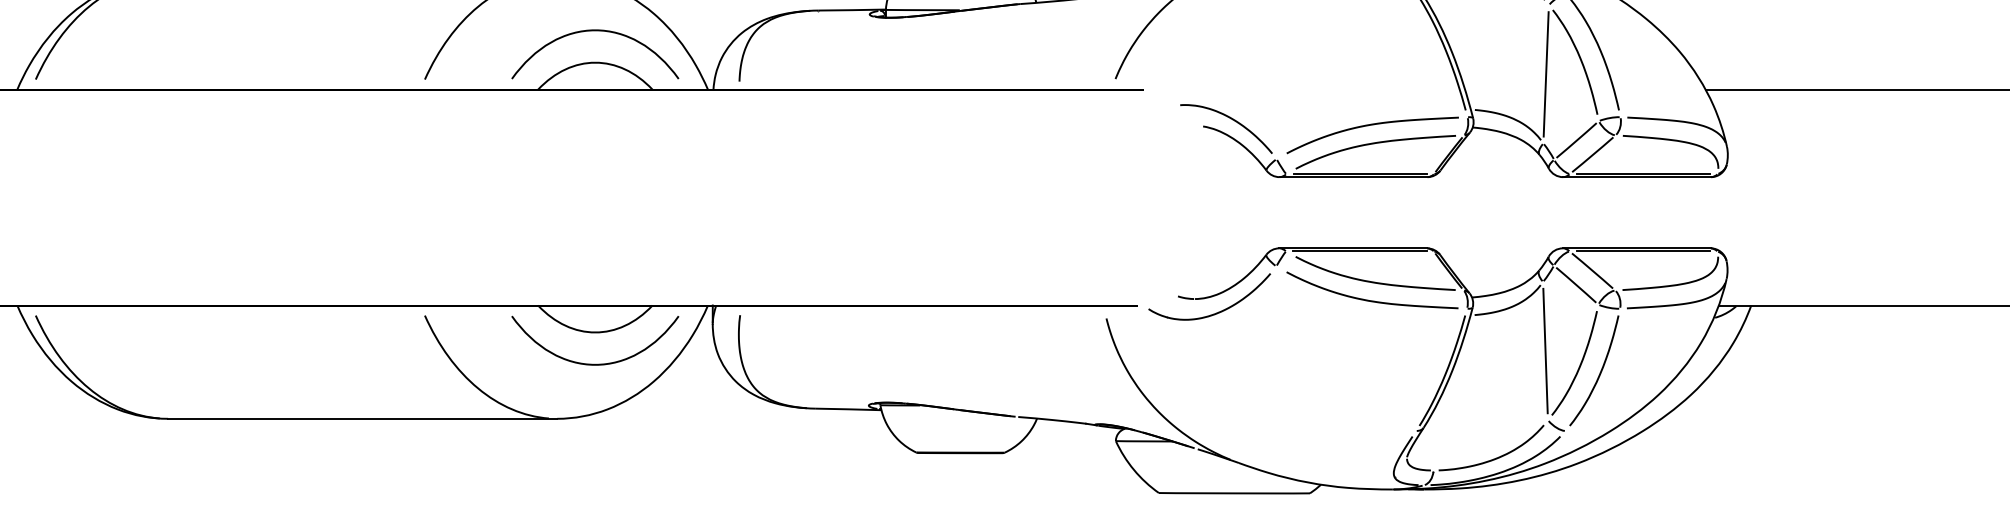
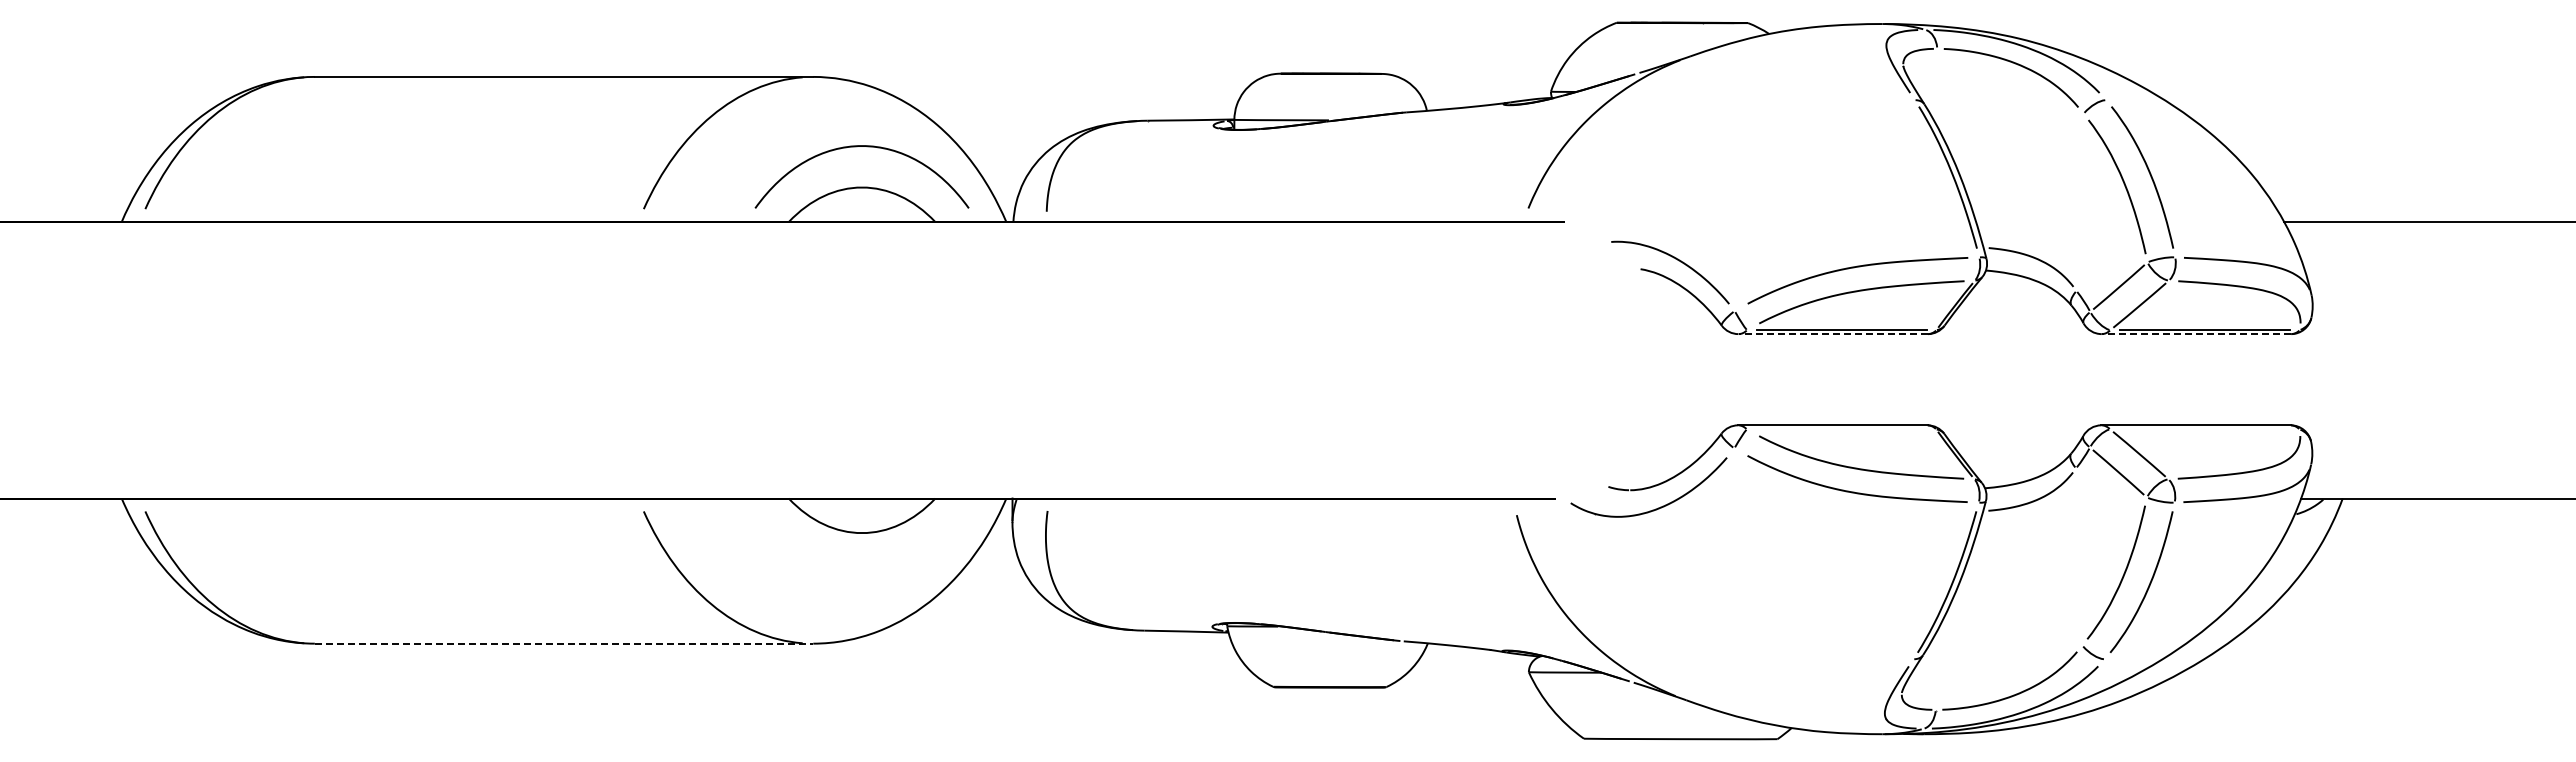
line: (1545, 74) -> (2079, 202), removed
line: (1353, 177) -> (1833, 334), solid -> dashed
line: (1637, 177) -> (2196, 334), solid -> dashed
line: (1359, 251) -> (1841, 429), removed
line: (1643, 251) -> (2204, 429), removed
line: (1544, 350) -> (2078, 556), removed
curve: (594, 364) -> (861, 573), removed
line: (363, 418) -> (564, 643), solid -> dashed

